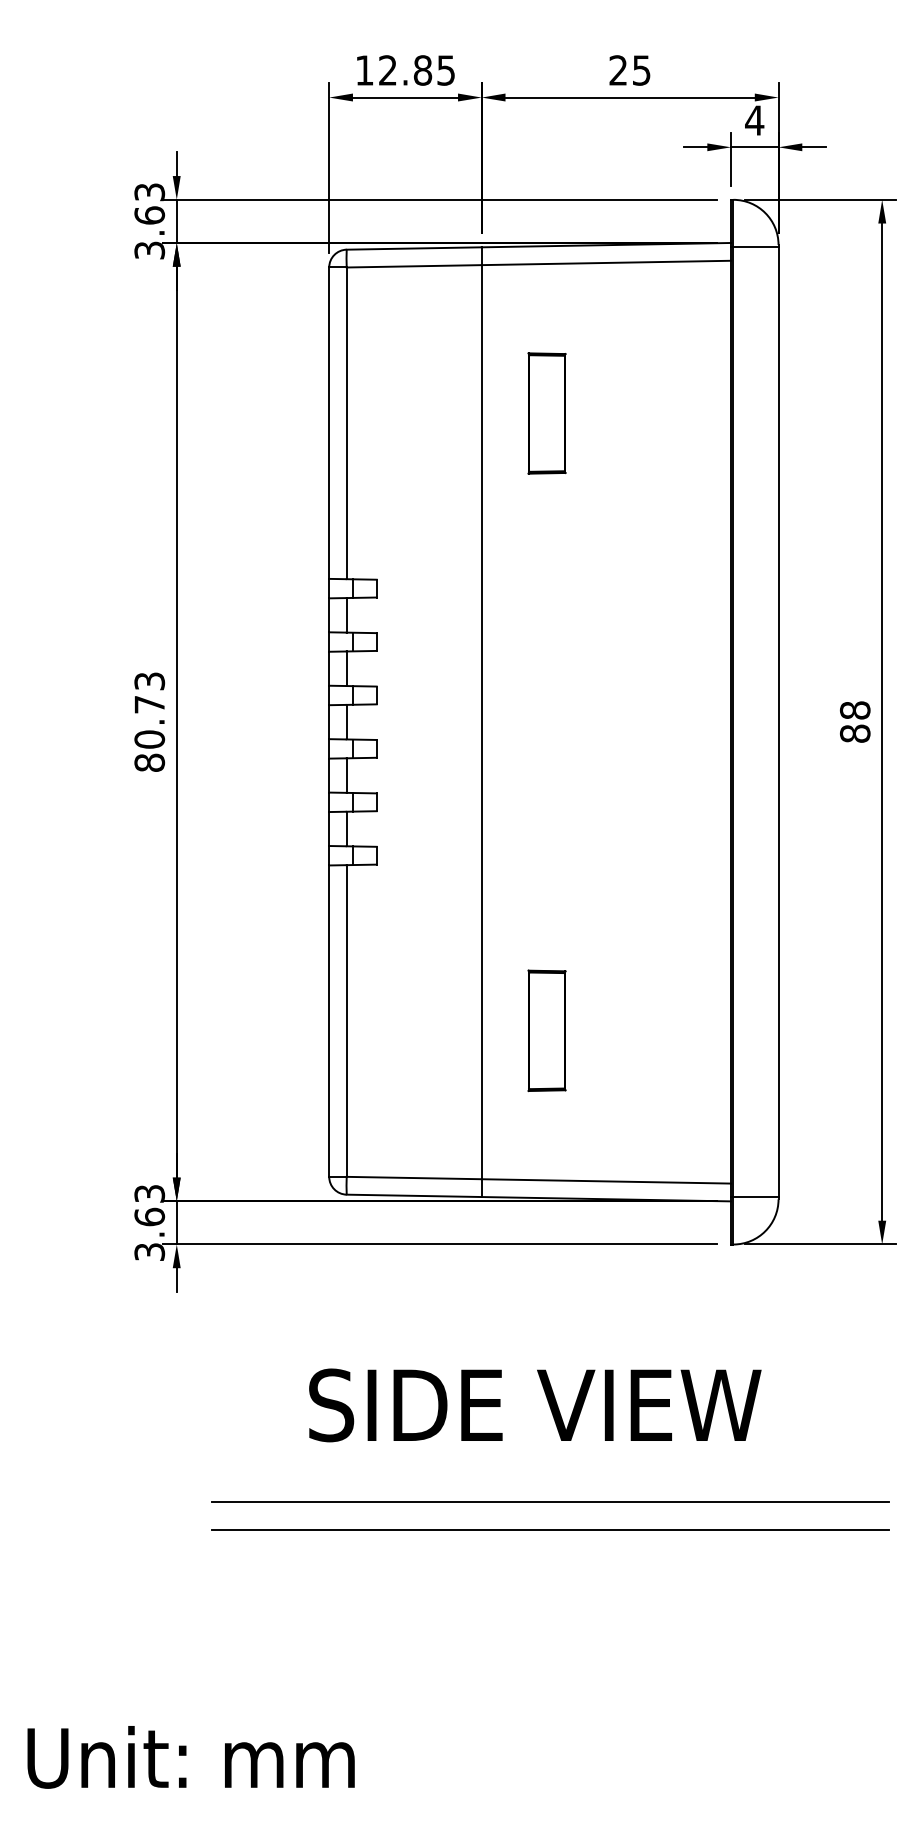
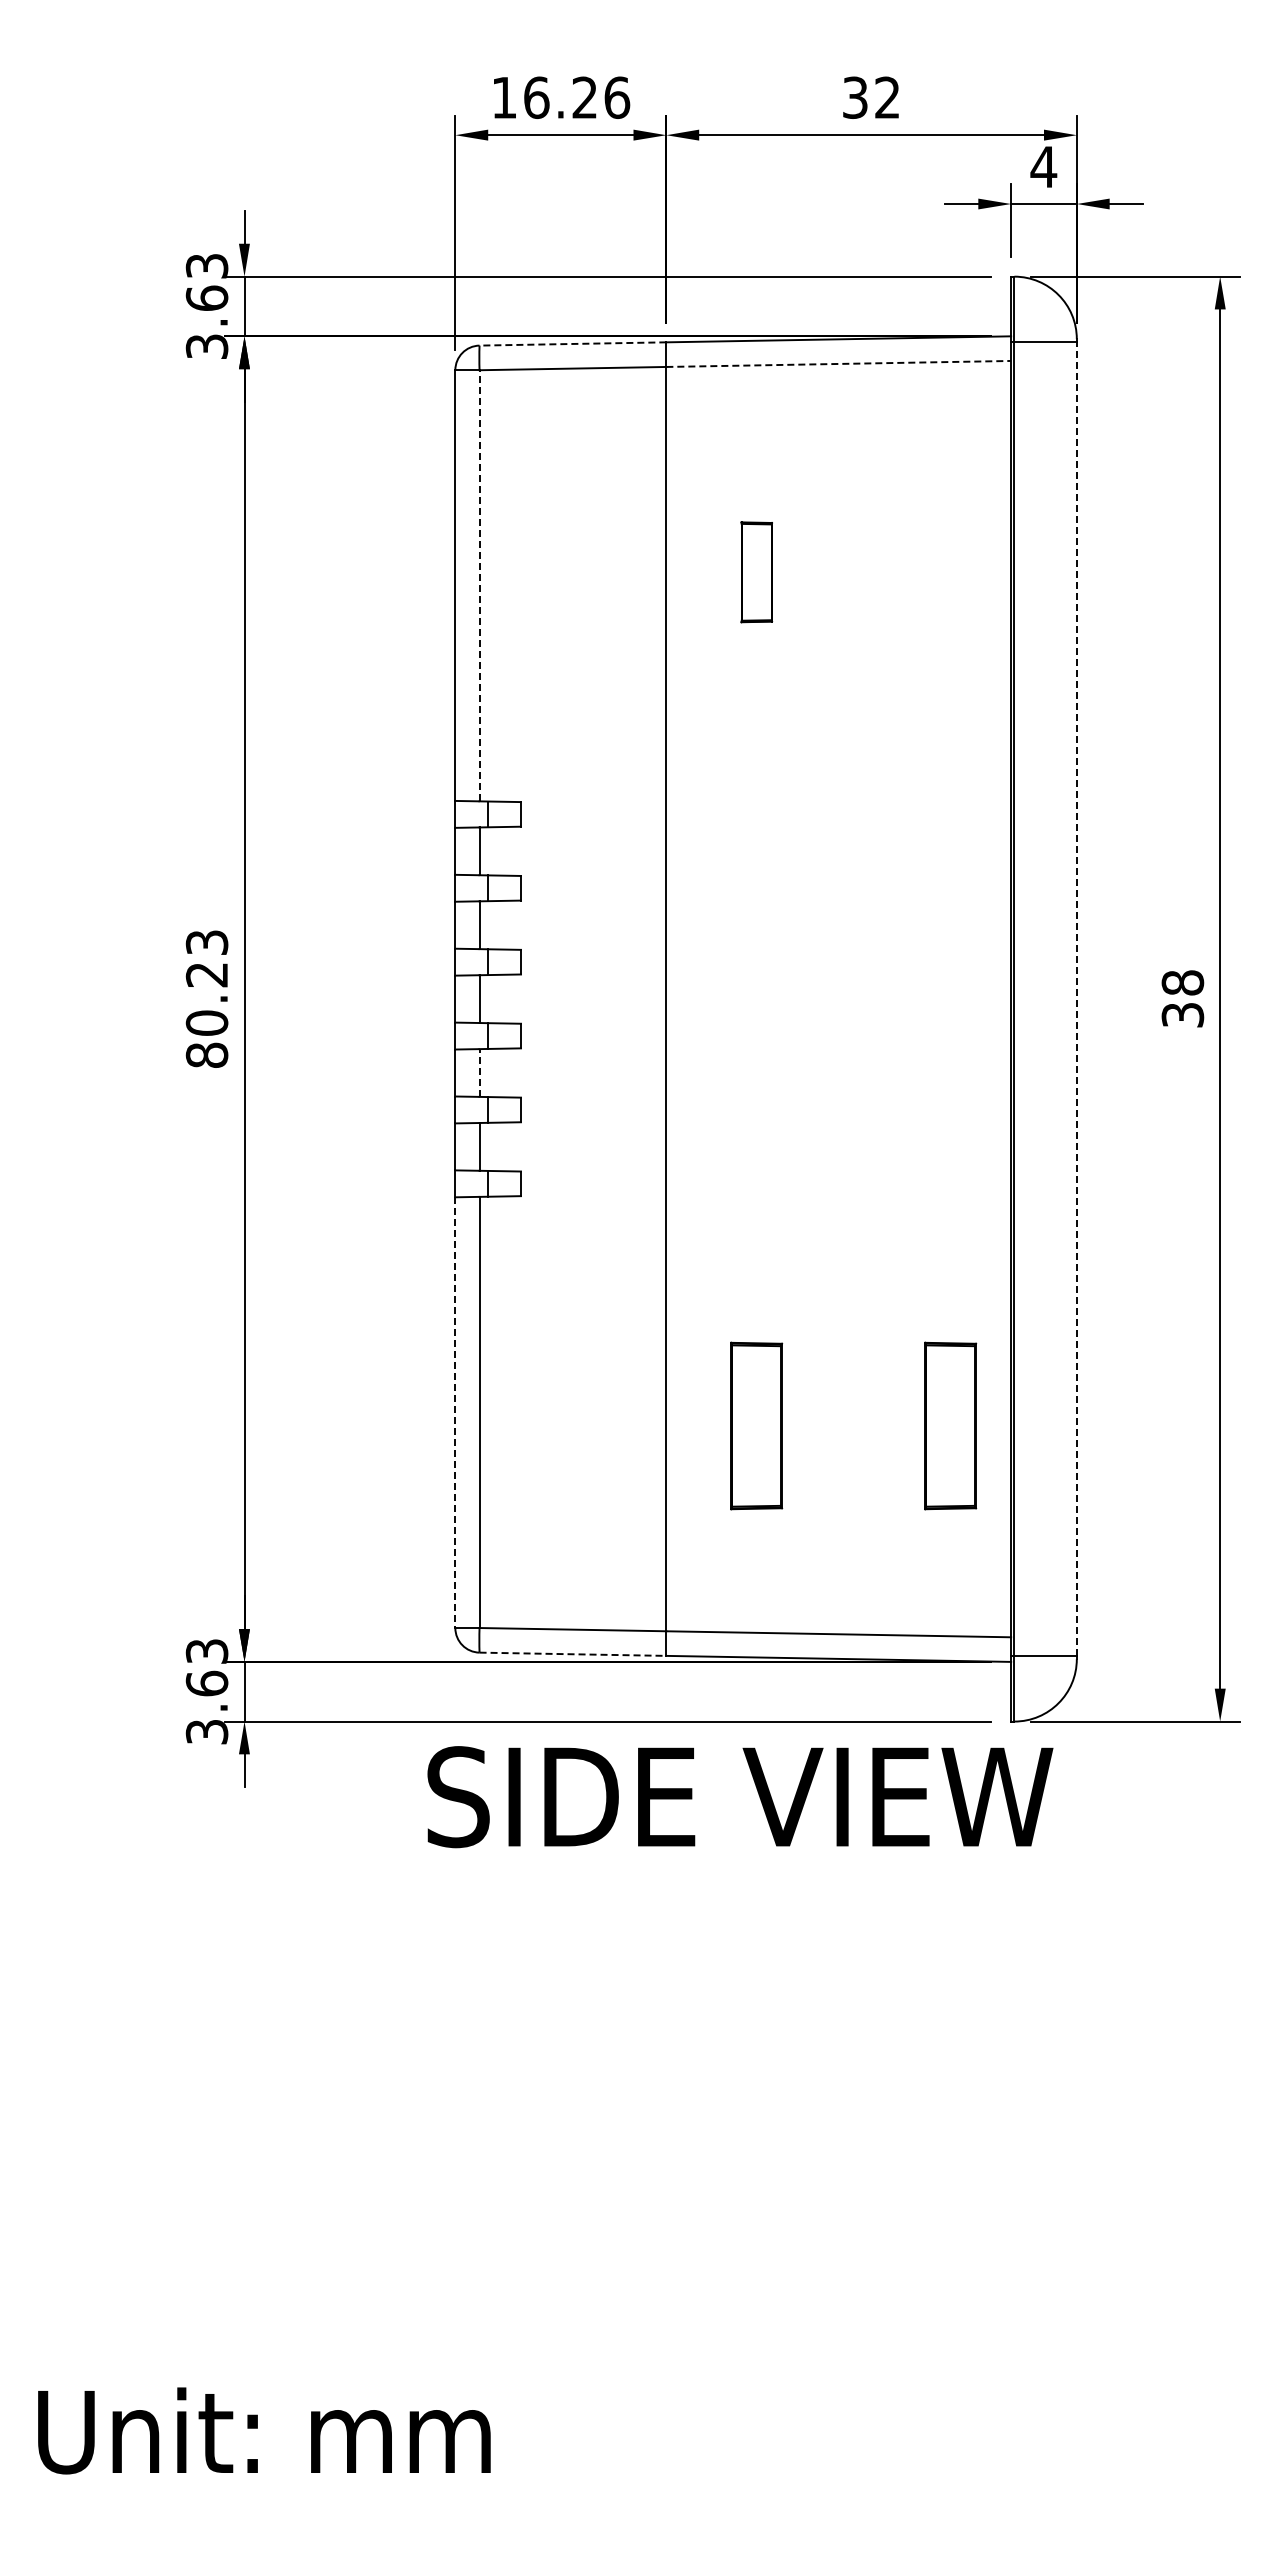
text: (417, 70) -> (577, 97), 12.85 -> 16.26
text: (630, 70) -> (871, 97), 25 -> 32
line: (413, 248) -> (572, 343), solid -> dashed
line: (606, 262) -> (839, 363), solid -> dashed
part: (546, 413) -> (756, 572), size x0.6
line: (346, 423) -> (479, 585), solid -> dashed
text: (149, 705) -> (206, 975), 80.73 -> 80.23
line: (778, 722) -> (1076, 999), solid -> dashed
text: (854, 733) -> (1182, 1014), 88 -> 38
line: (346, 775) -> (479, 1073), solid -> dashed
line: (329, 1021) -> (455, 1413), solid -> dashed
part: (687, 1030) -> (950, 1425), added
line: (414, 1196) -> (573, 1654), solid -> dashed
text: (535, 1405) -> (740, 1797), moved
line: (549, 1501) -> (760, 2077), removed
line: (549, 1530) -> (760, 2116), removed

